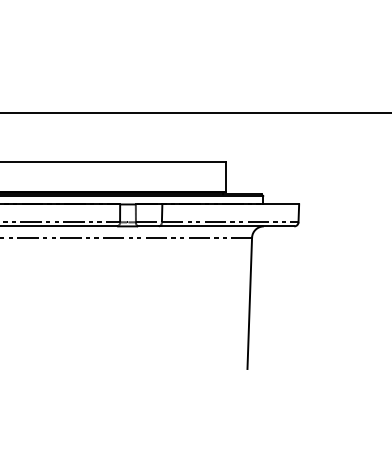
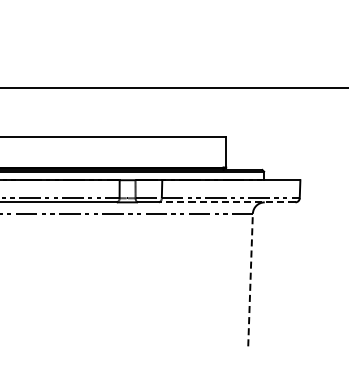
line: (226, 226) -> (227, 202), solid -> dashed
line: (249, 303) -> (250, 280), solid -> dashed

